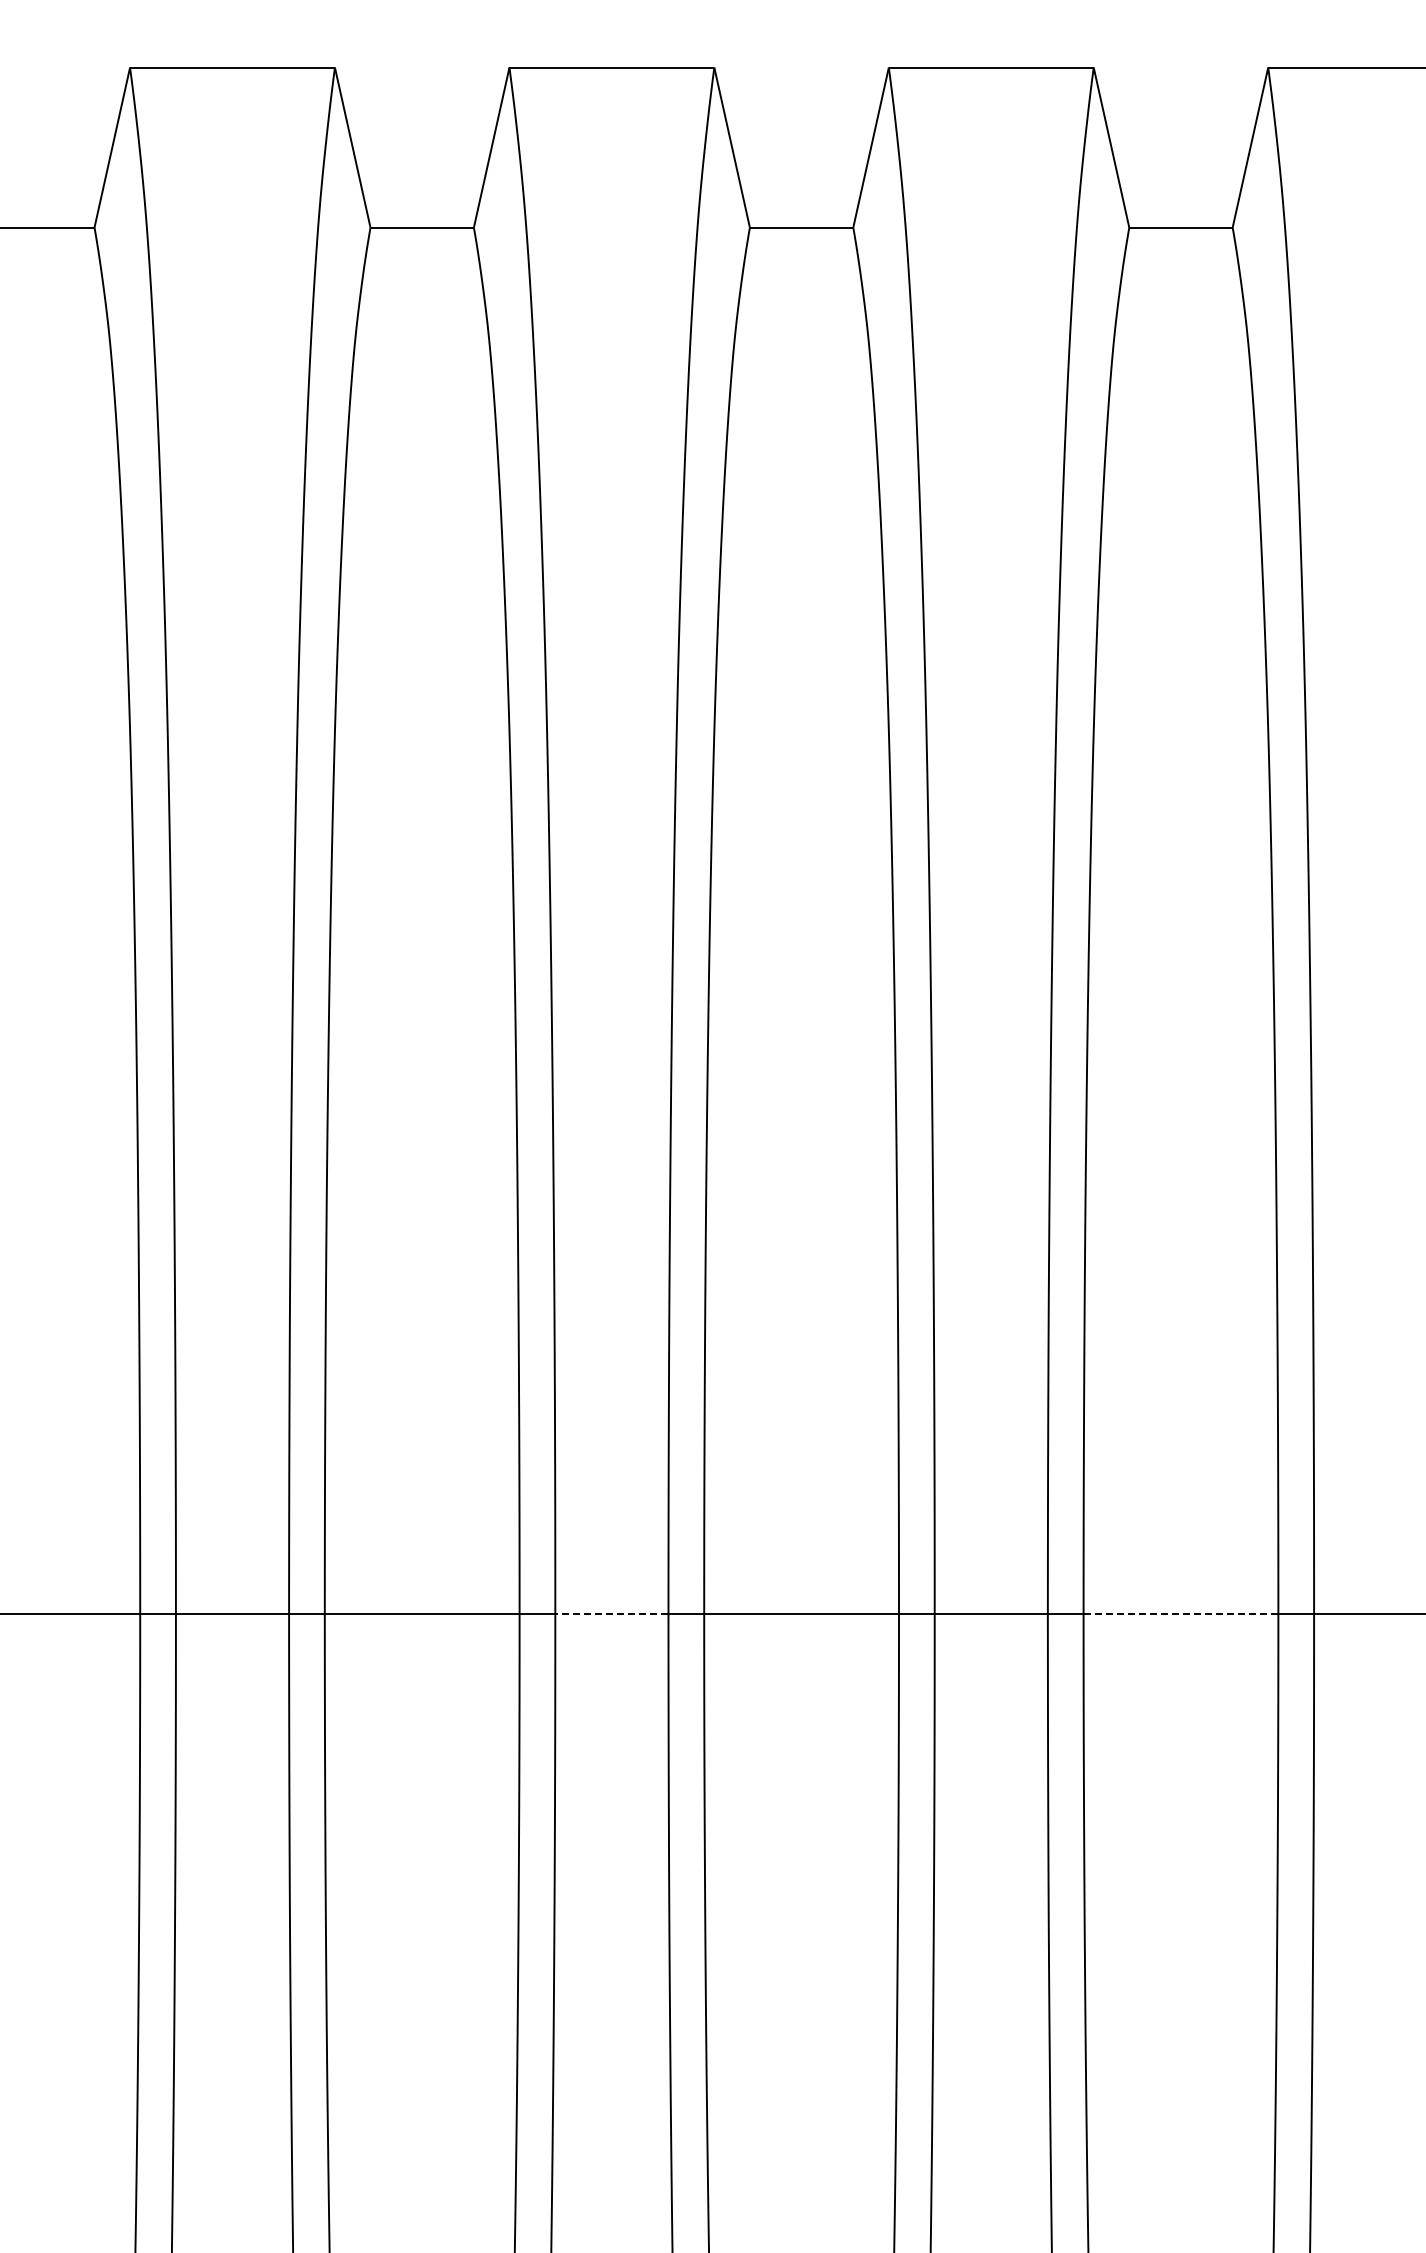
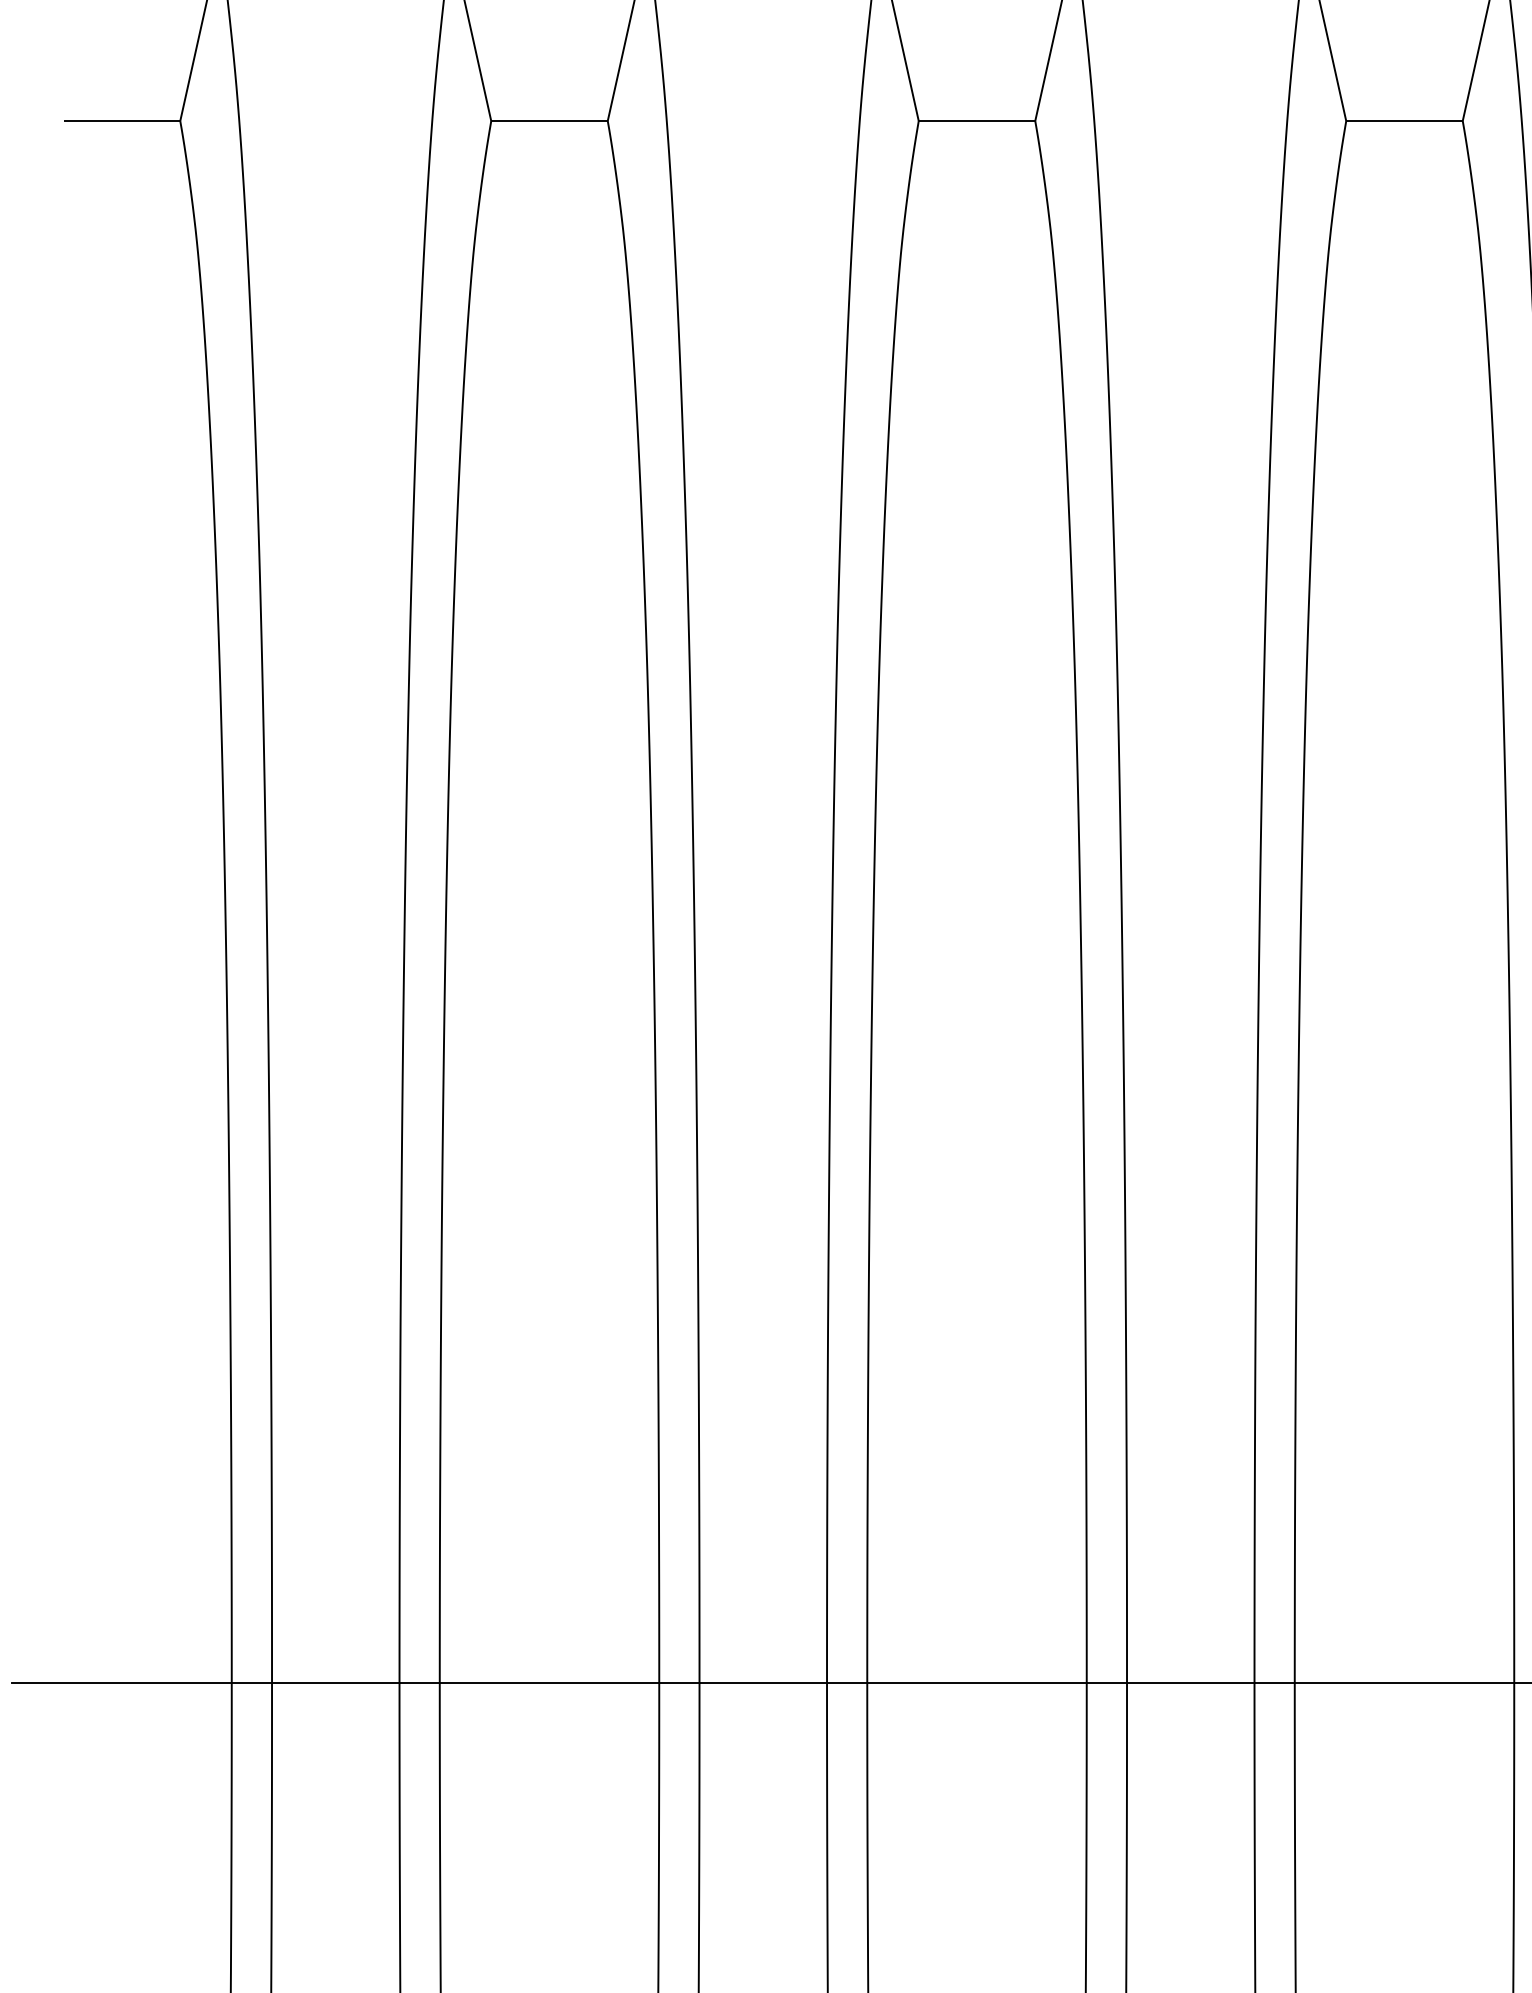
line: (611, 1613) -> (762, 1682), dashed -> solid
line: (1180, 1613) -> (1403, 1682), dashed -> solid

